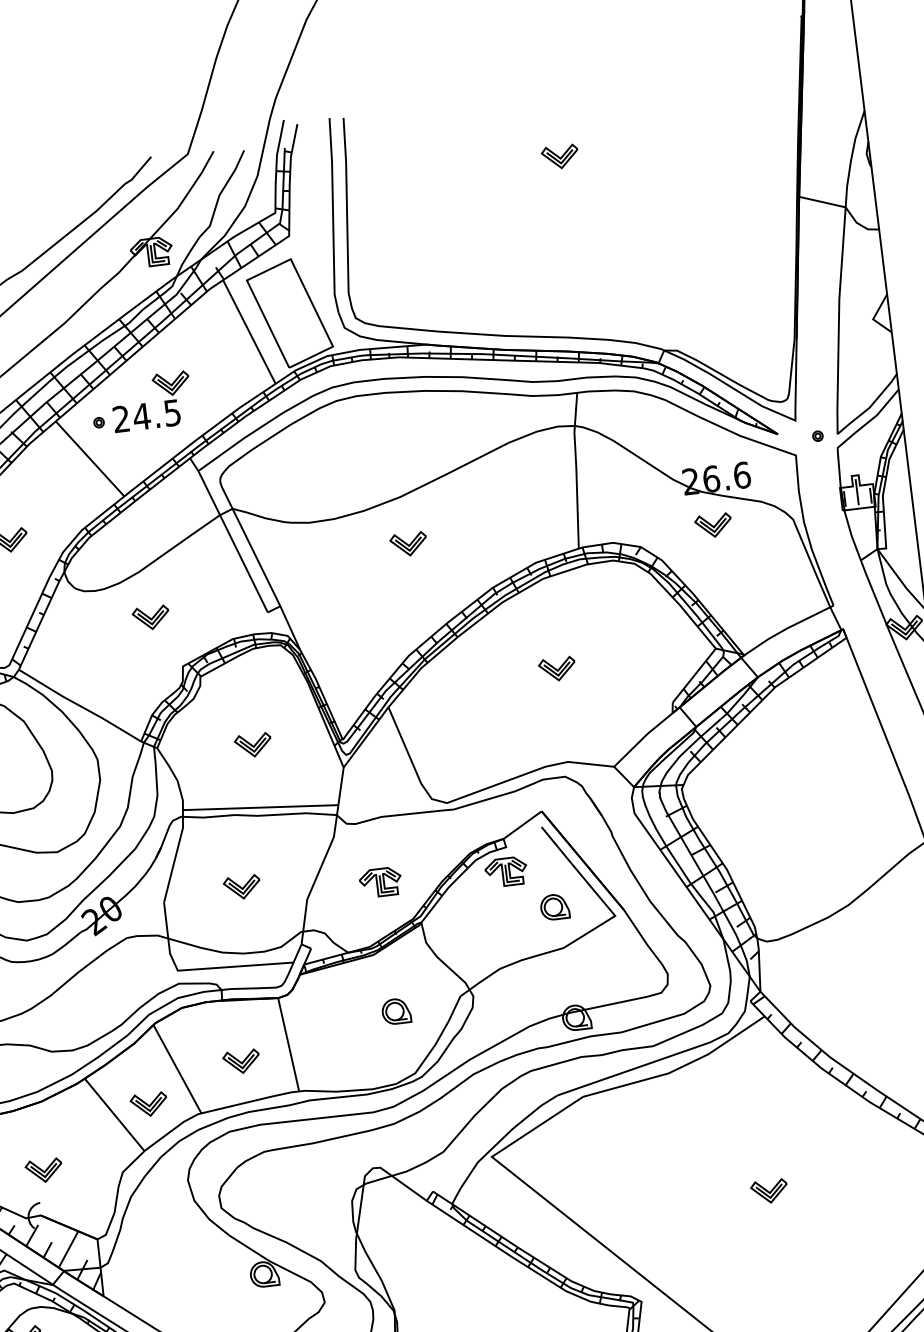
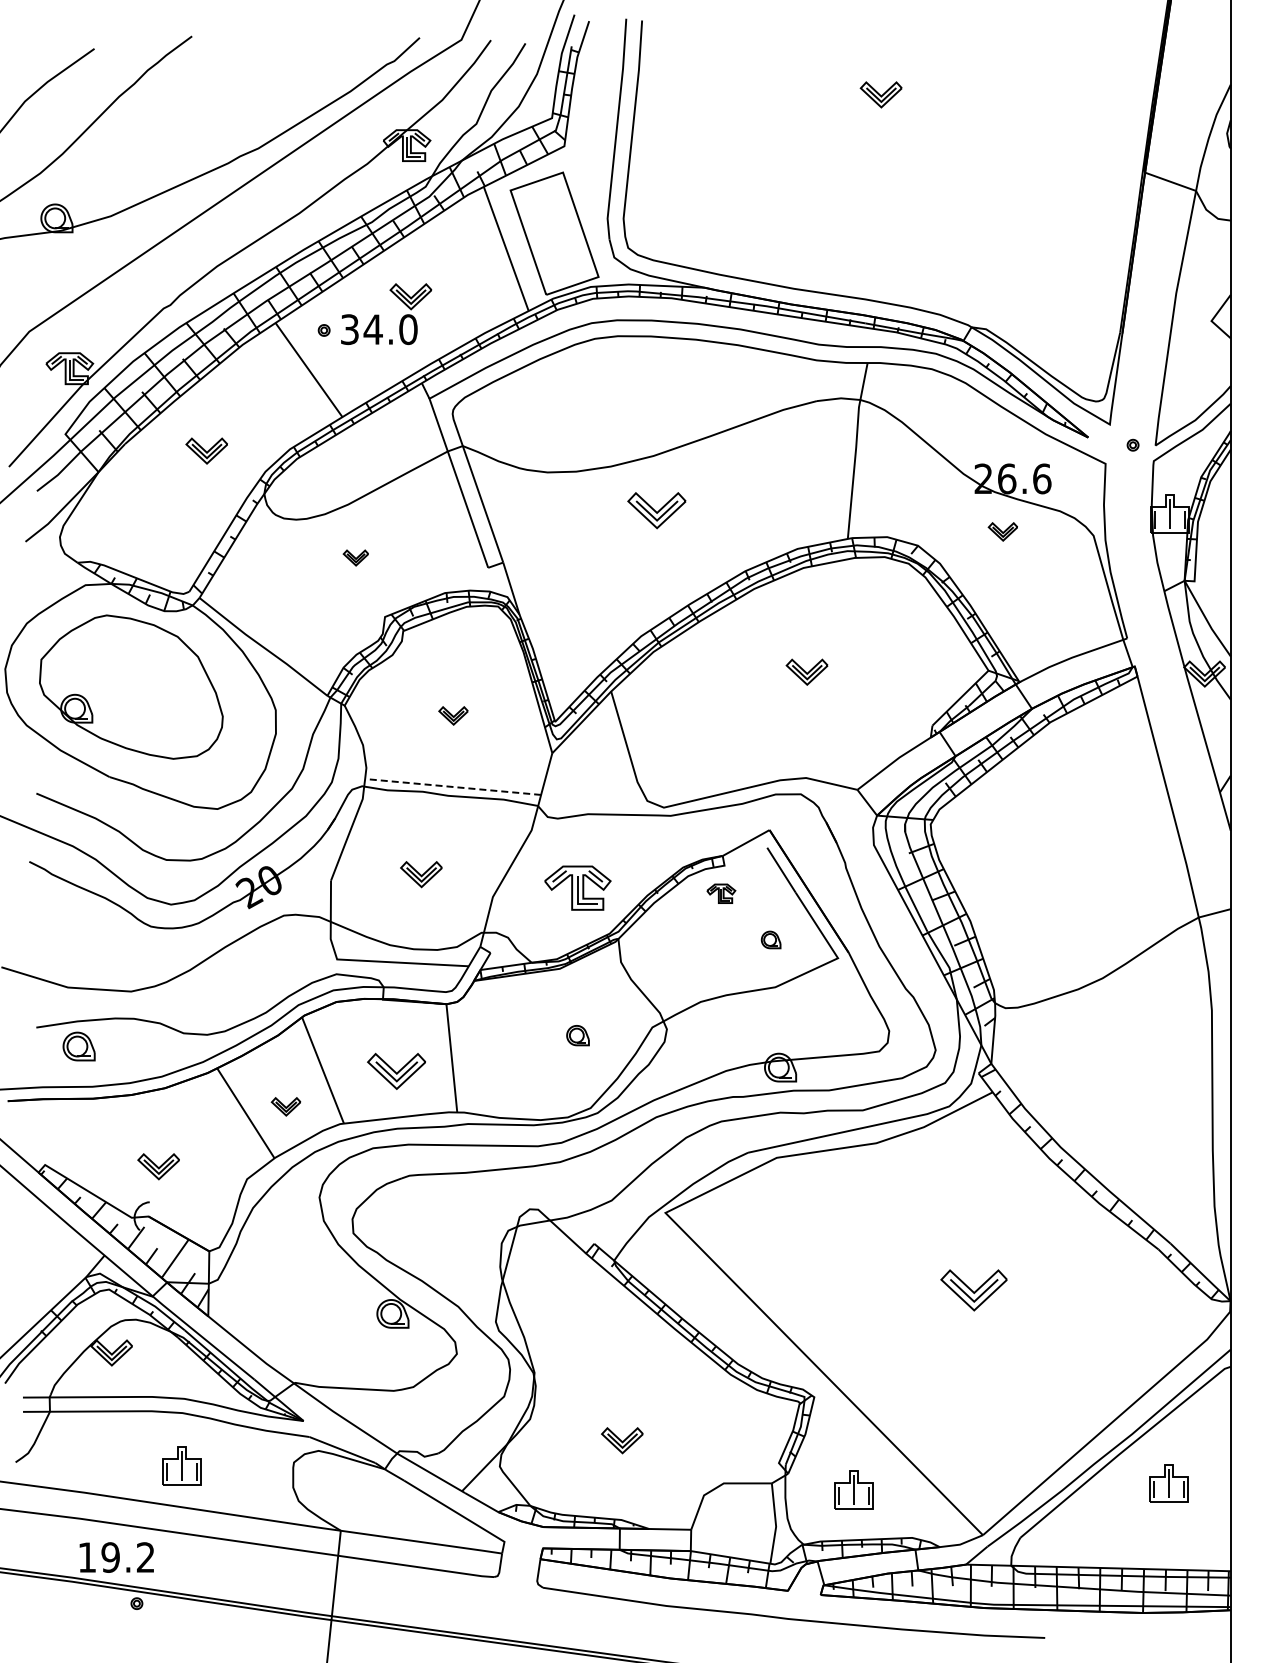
text: (147, 415) -> (379, 329), 24.5 -> 34.0
part: (713, 525) -> (1002, 531), size x0.7
part: (408, 544) -> (656, 510), size x1.4
part: (150, 617) -> (355, 557), size x0.6
part: (253, 745) -> (453, 715), size x0.7
line: (260, 807) -> (452, 786), solid -> dashed
part: (506, 871) -> (721, 893), size x0.6
part: (380, 881) -> (578, 887), size x1.4
part: (554, 906) -> (770, 939), size x0.6
part: (395, 1011) -> (577, 1035), size x0.7
part: (241, 1061) -> (396, 1070), size x1.4
part: (148, 1104) -> (285, 1106), size x0.7
part: (769, 1191) -> (973, 1290), size x1.6

